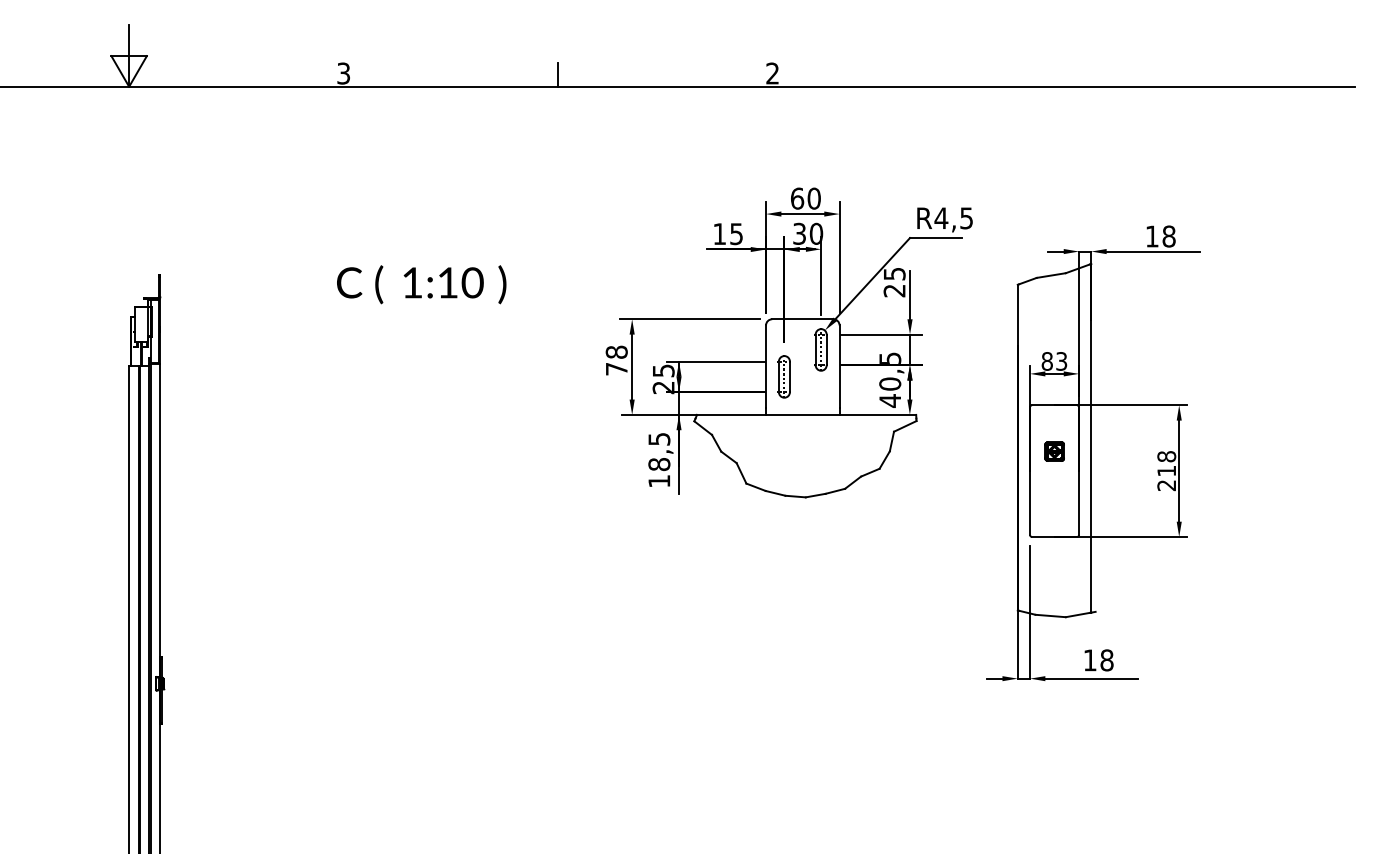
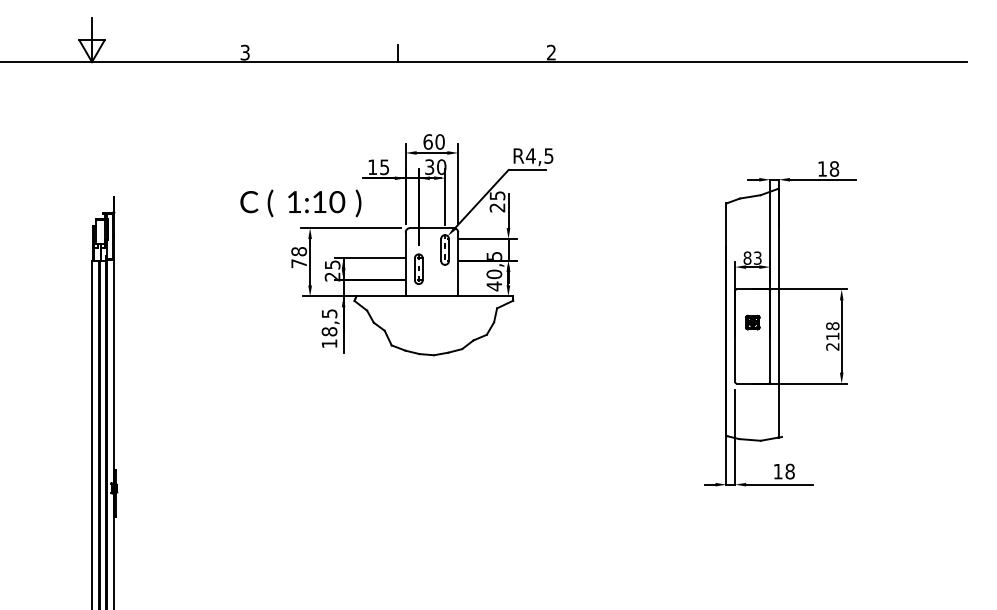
part: (789, 343) -> (422, 245), moved

